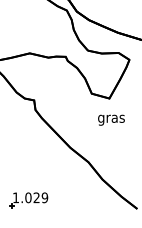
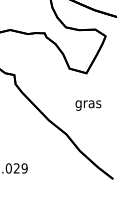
text: (111, 119) -> (88, 104), moved

